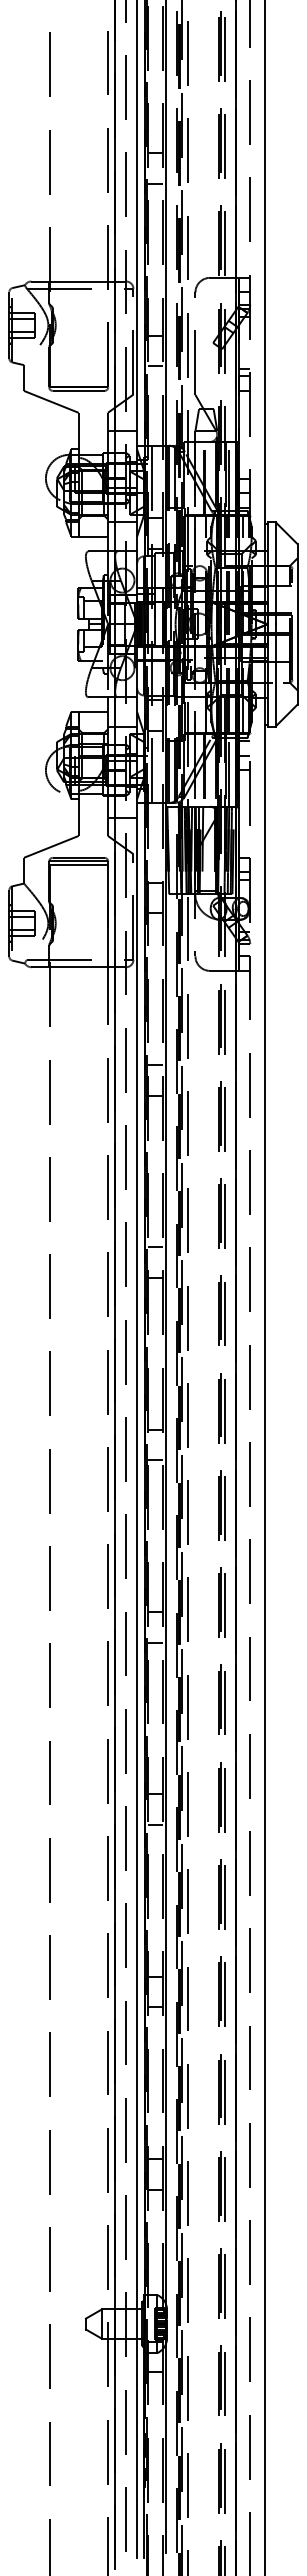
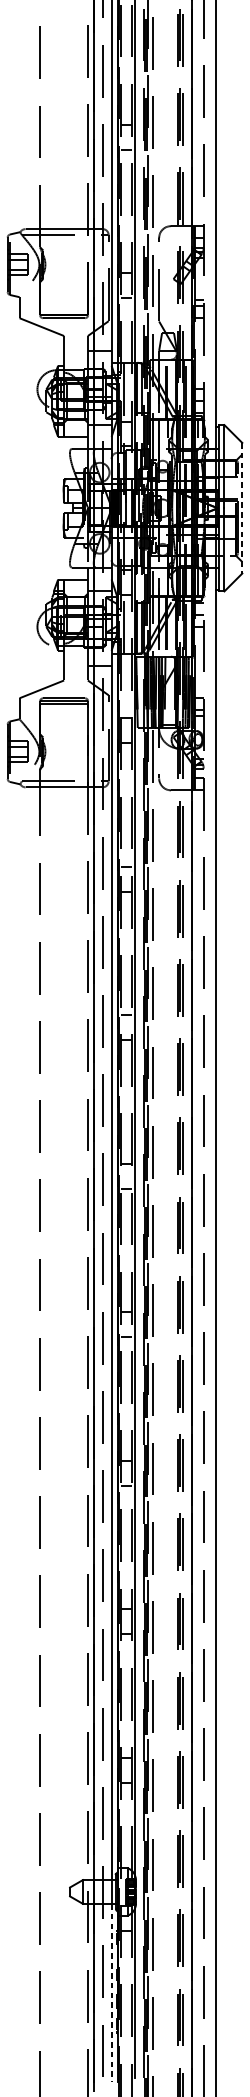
line: (297, 624) -> (242, 508), solid -> dashed
line: (137, 2448) -> (111, 1993), solid -> dashed

